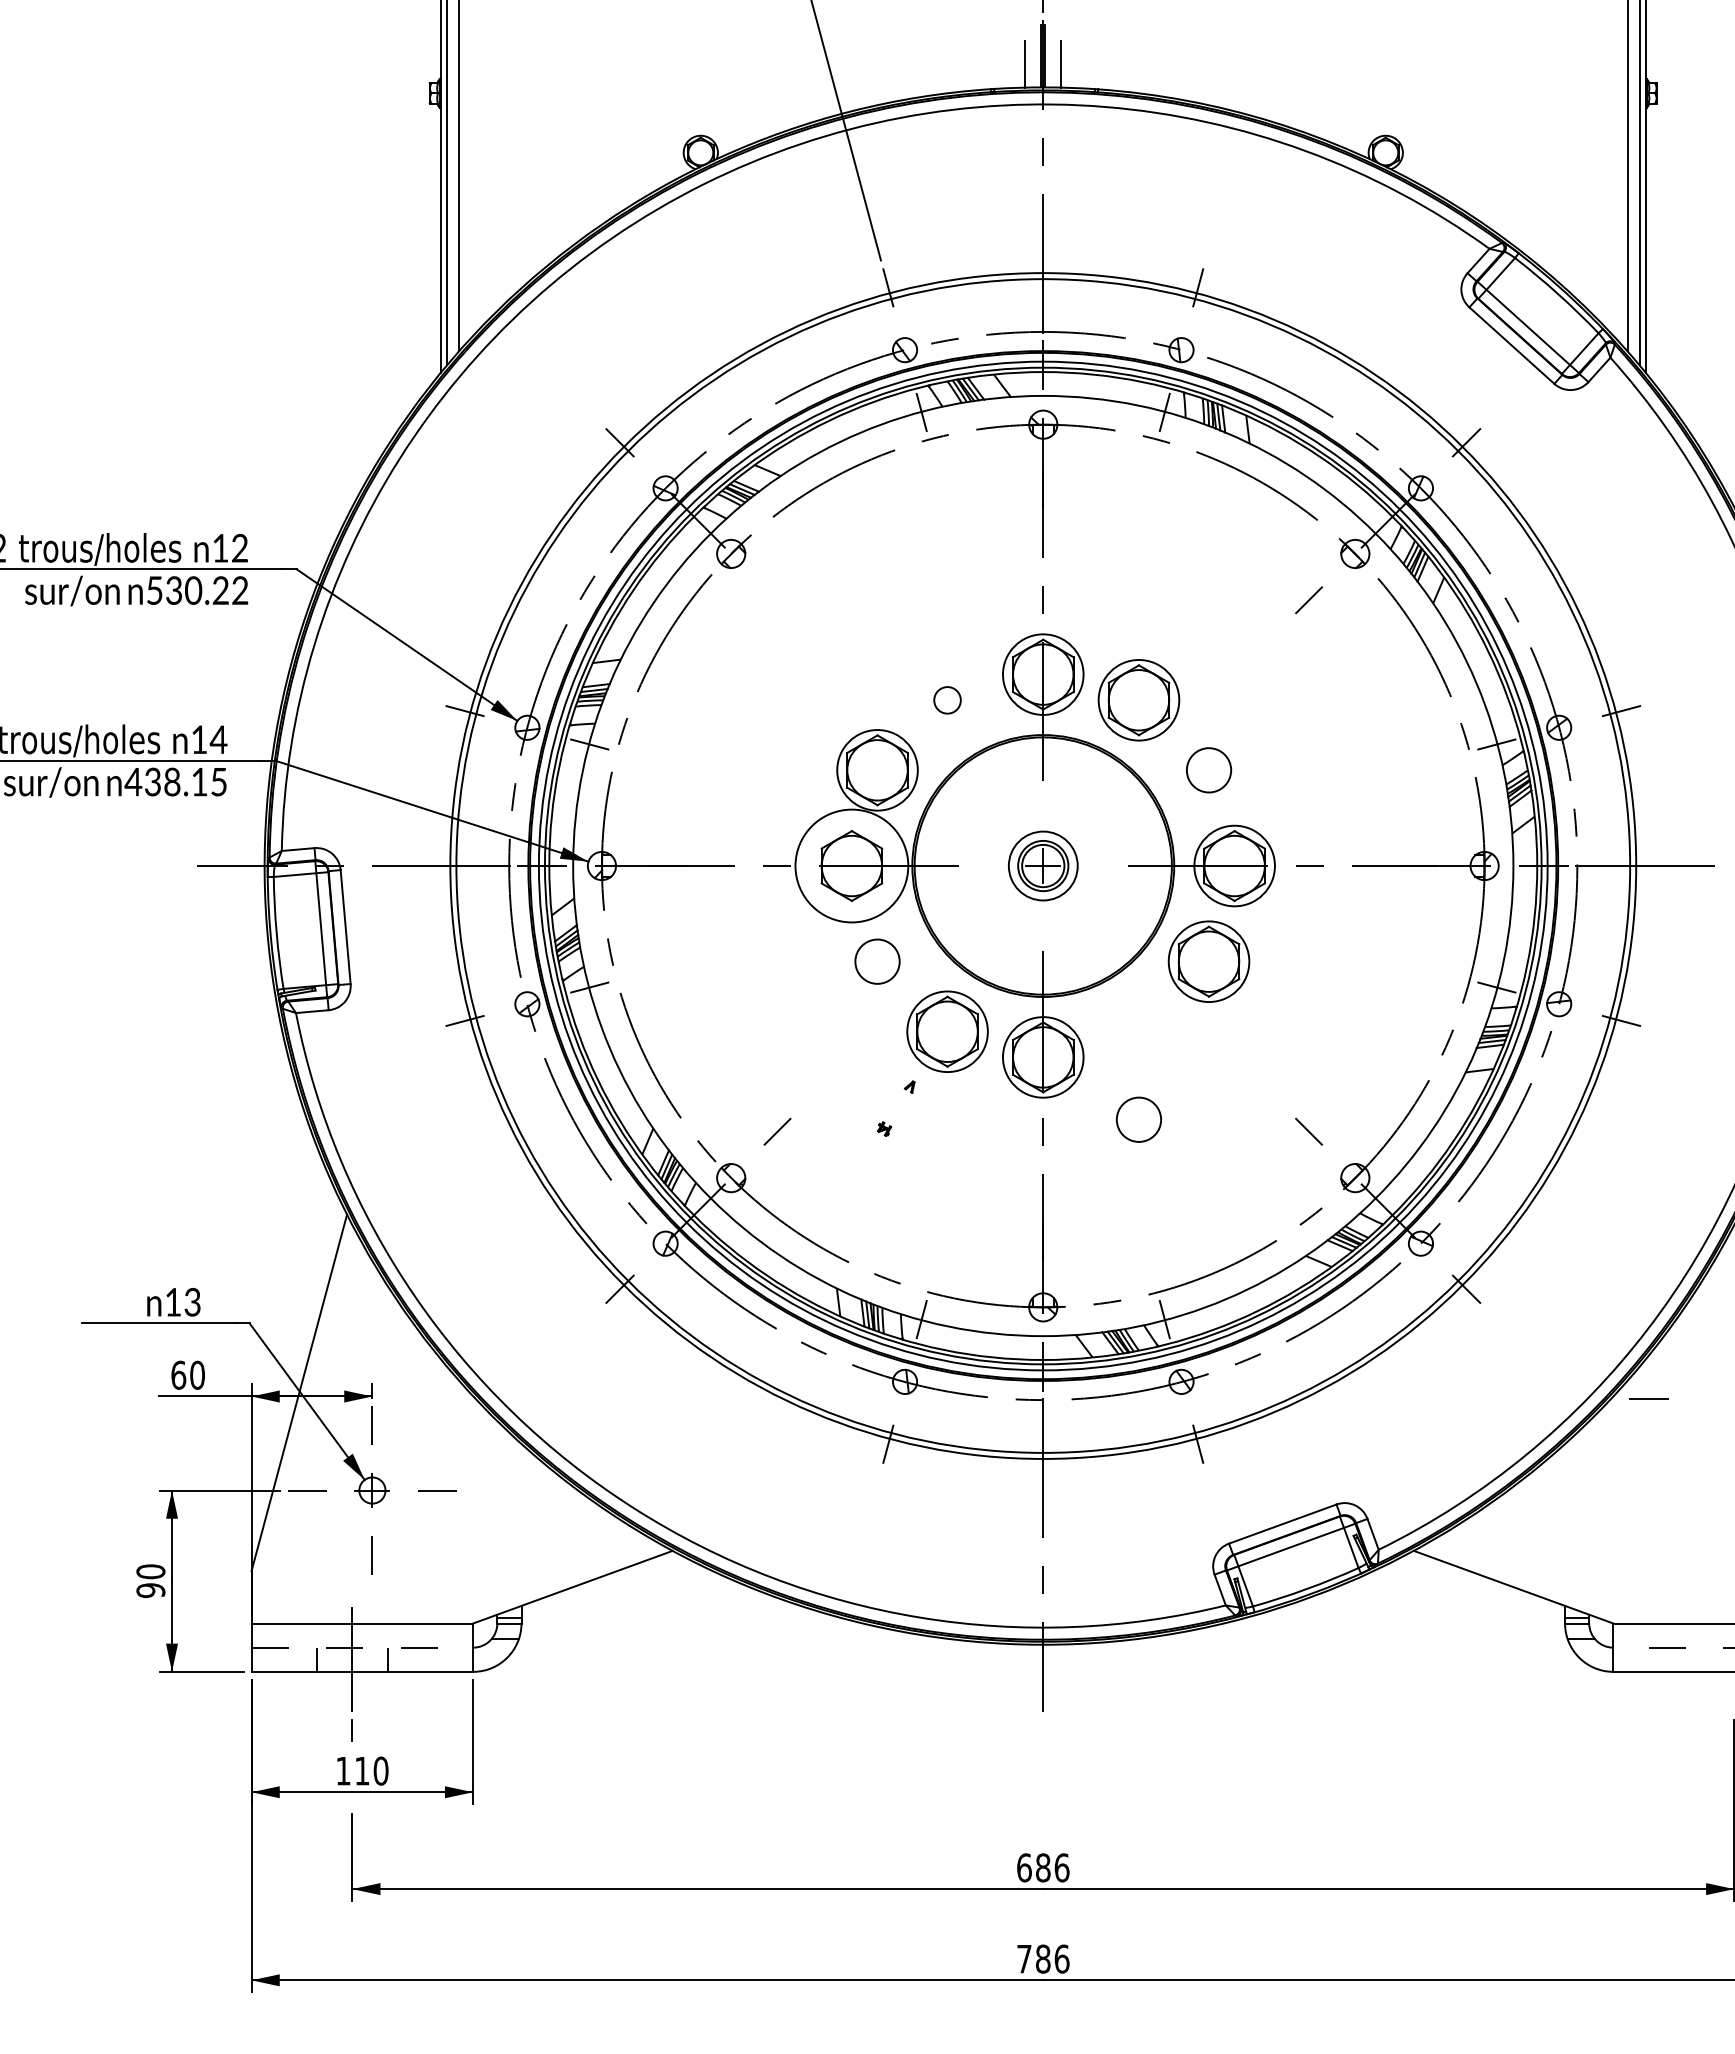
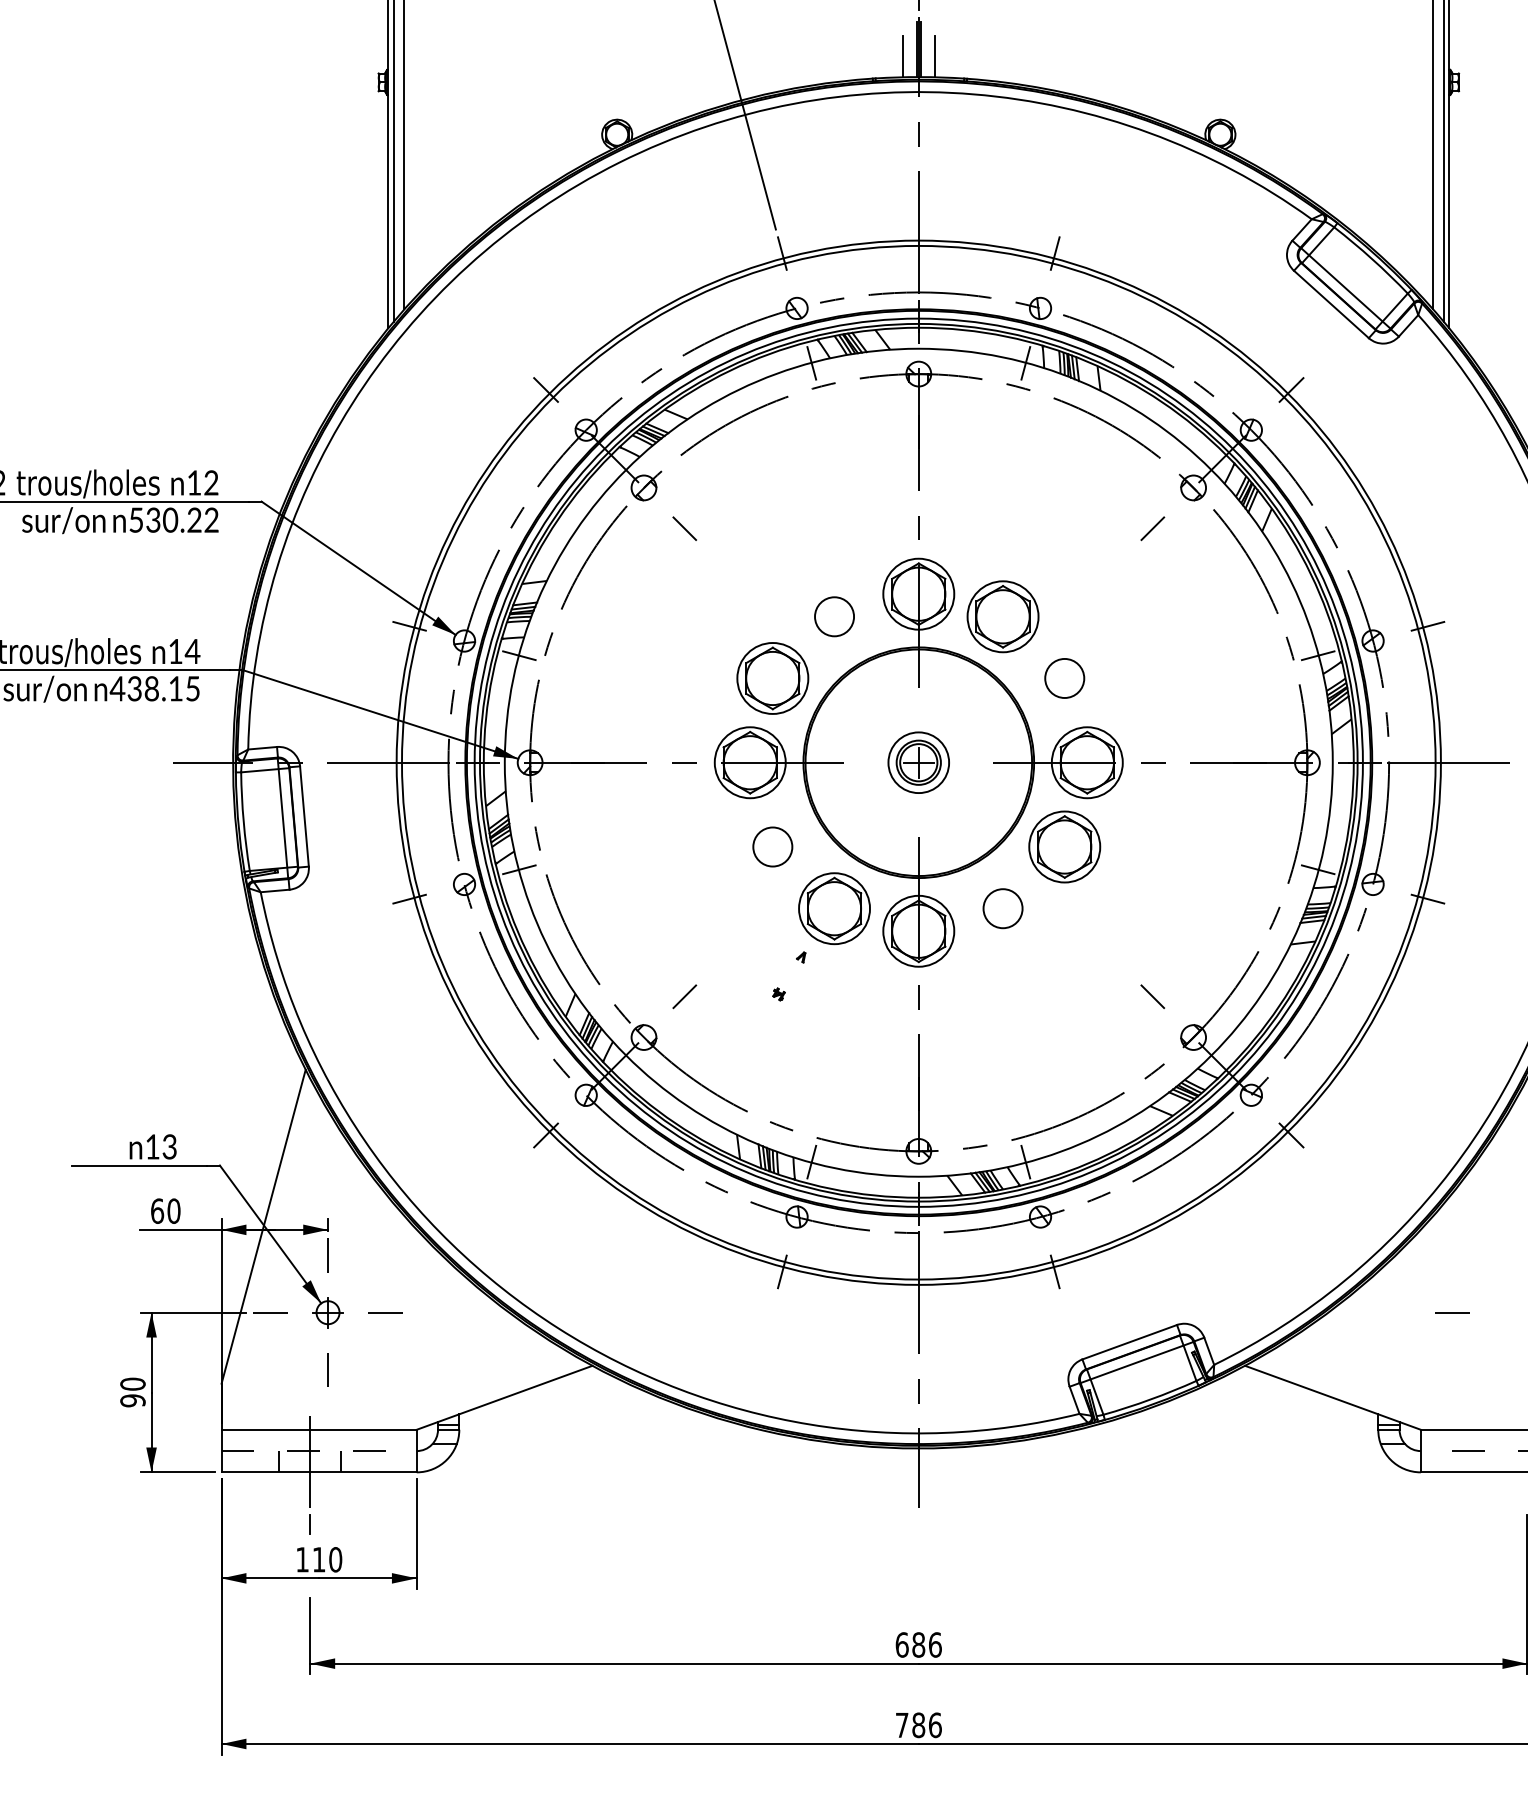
line: (777, 600) -> (684, 528), added
circle: (947, 700) -> (834, 616), size x1.67
circle: (851, 865) -> (749, 762), size x0.71
circle: (1138, 1119) -> (1002, 908), moved
line: (1648, 1398) -> (1451, 1312), moved

